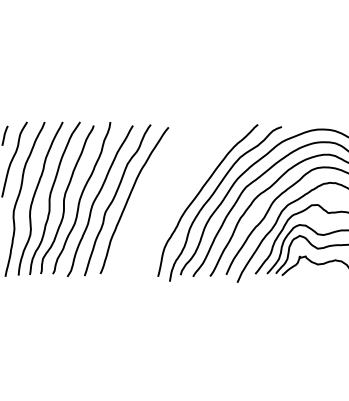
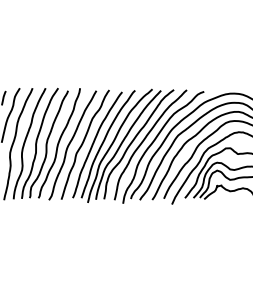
part: (175, 201) -> (127, 145), added

